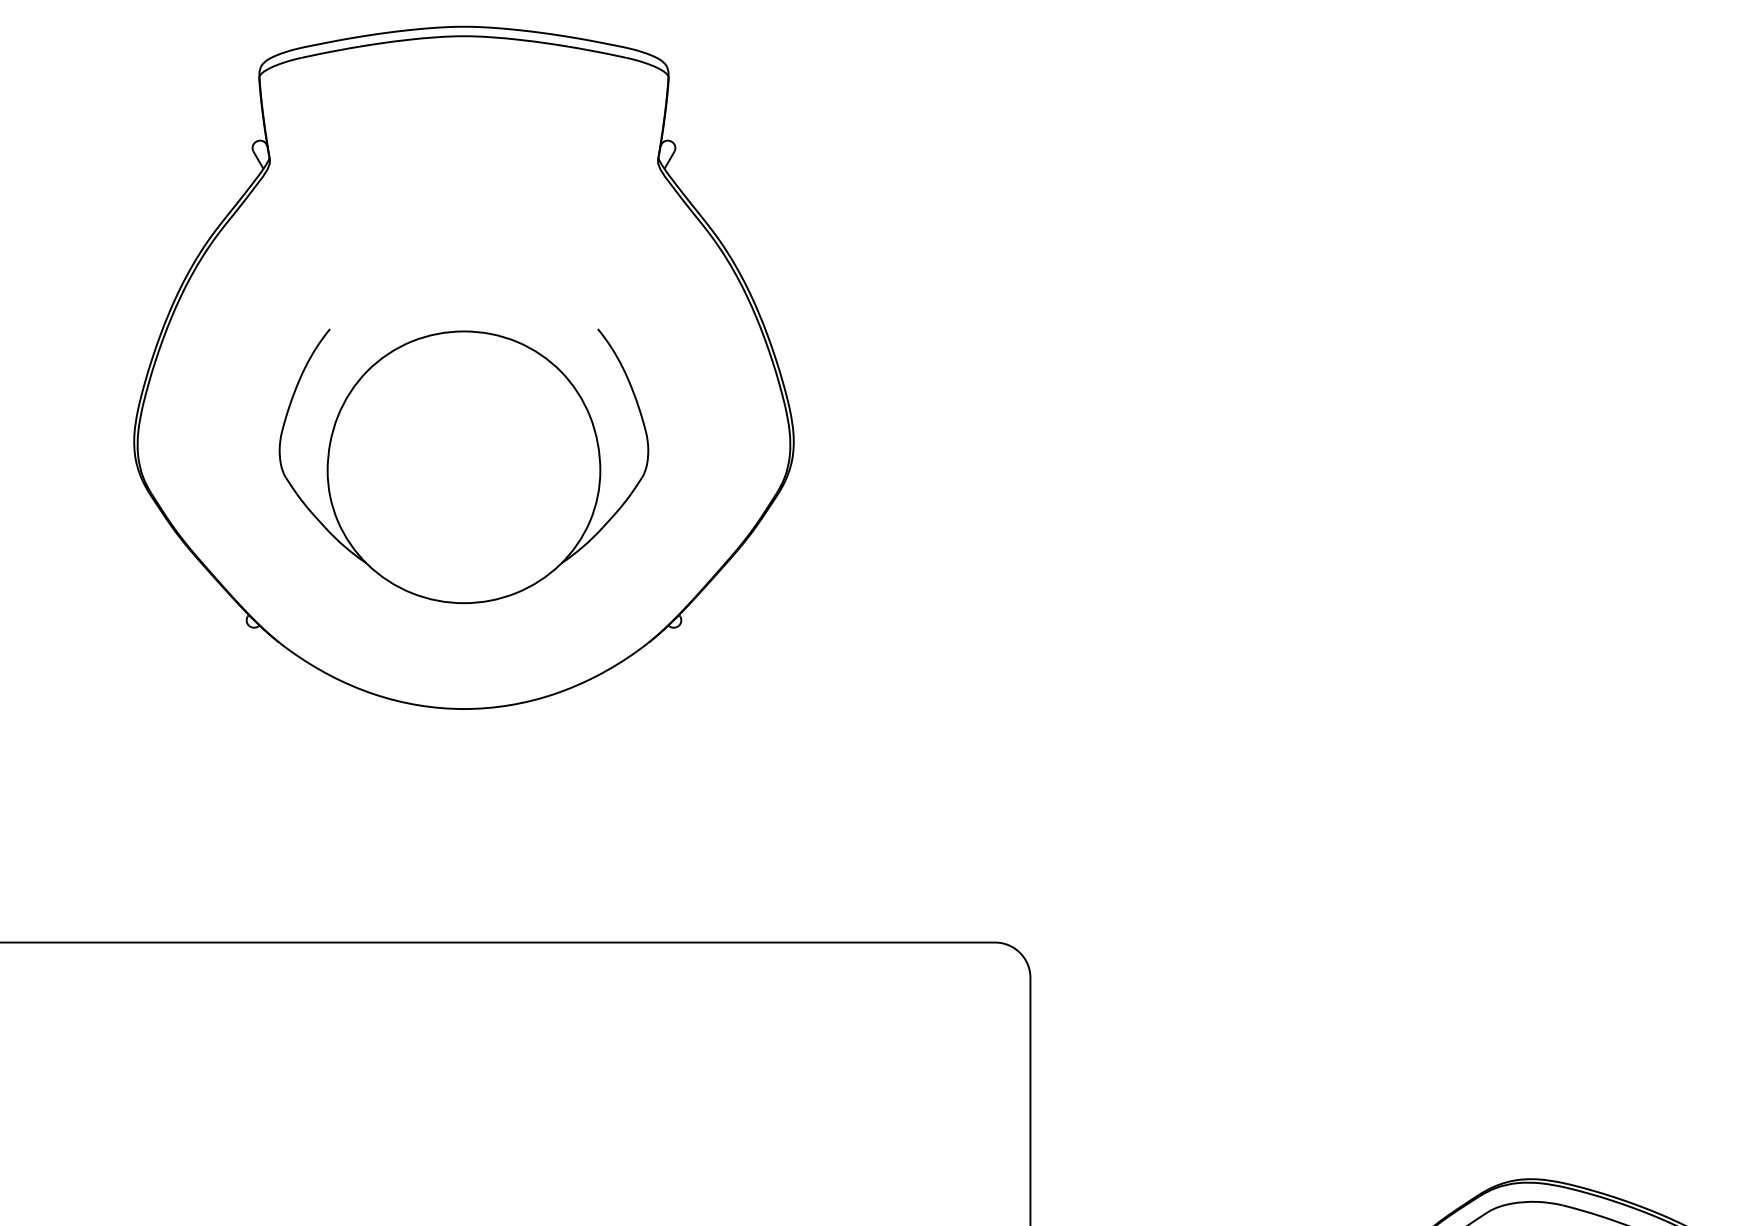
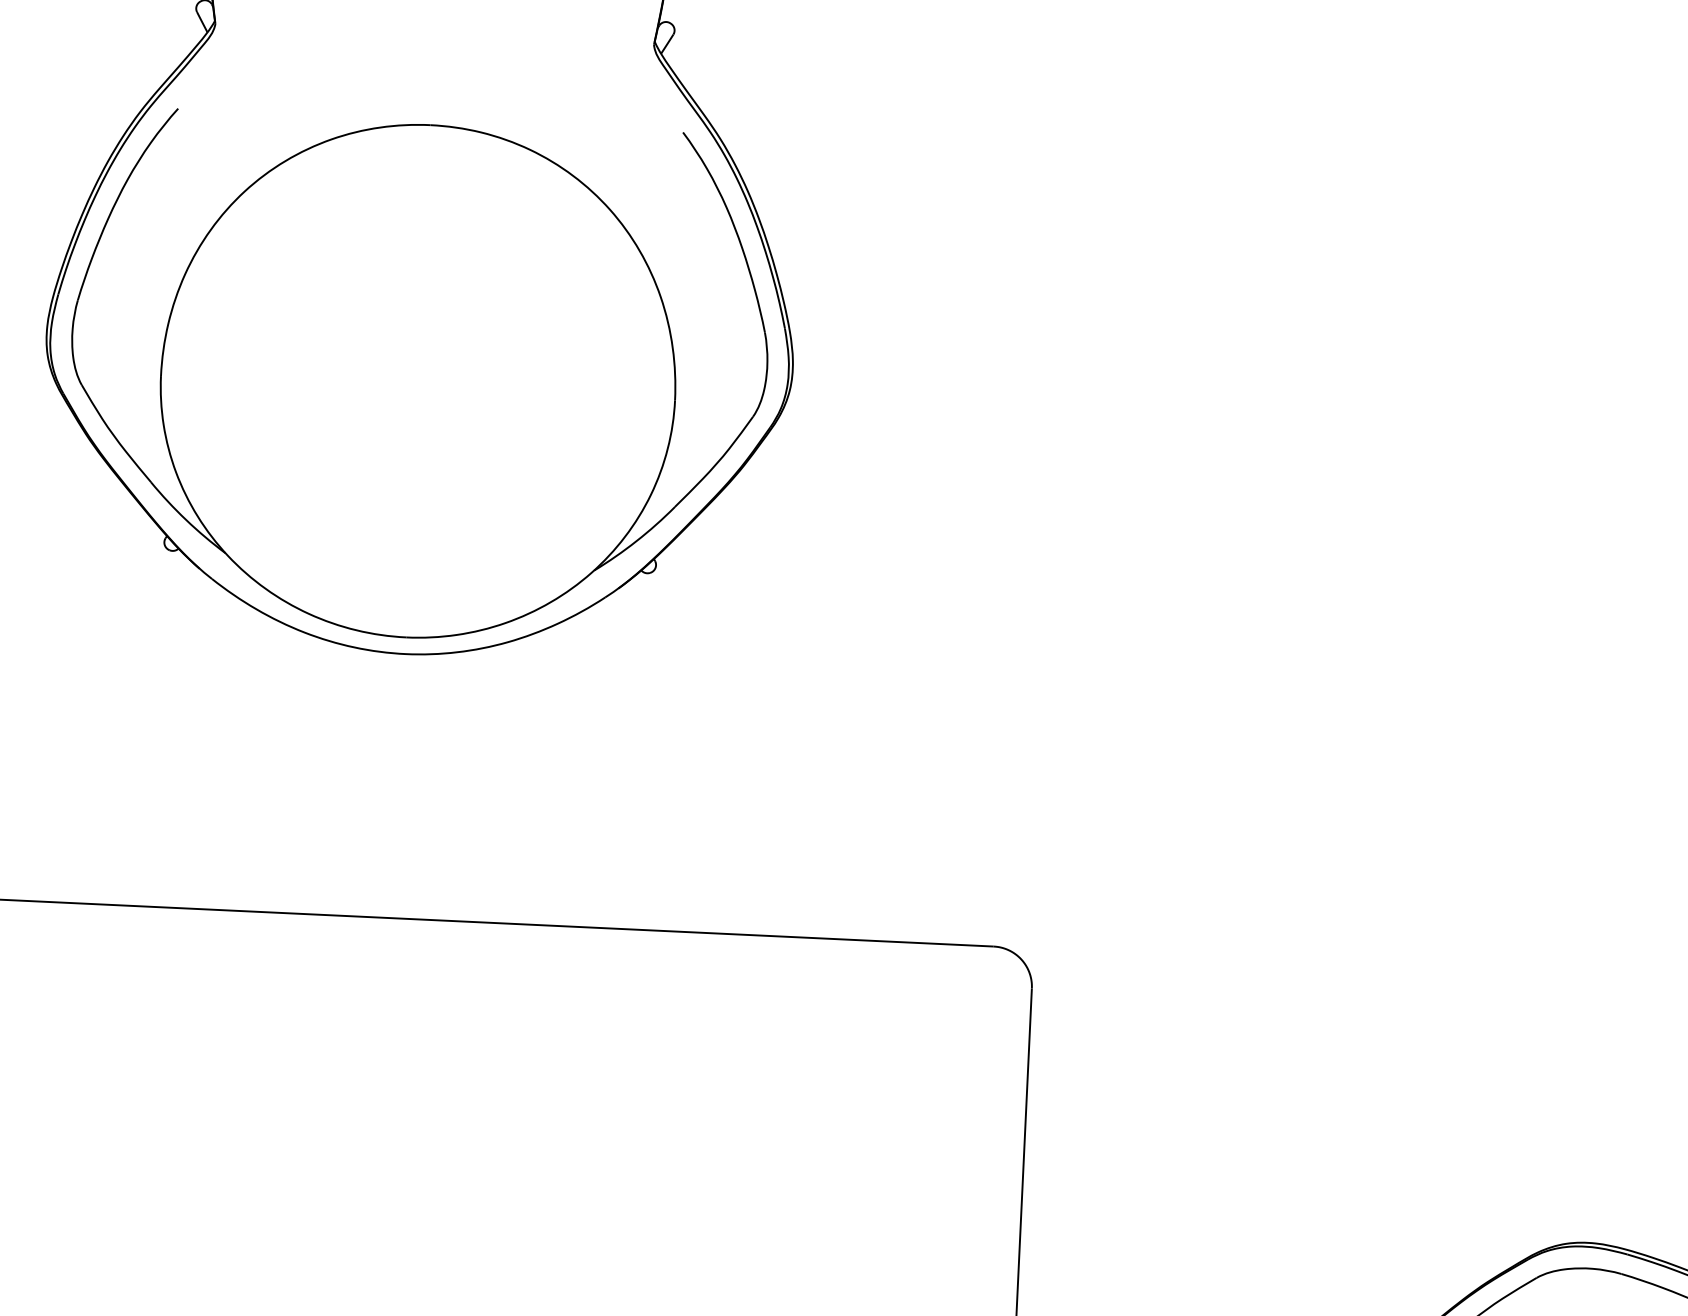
part: (463, 466) -> (417, 379), size x1.67

